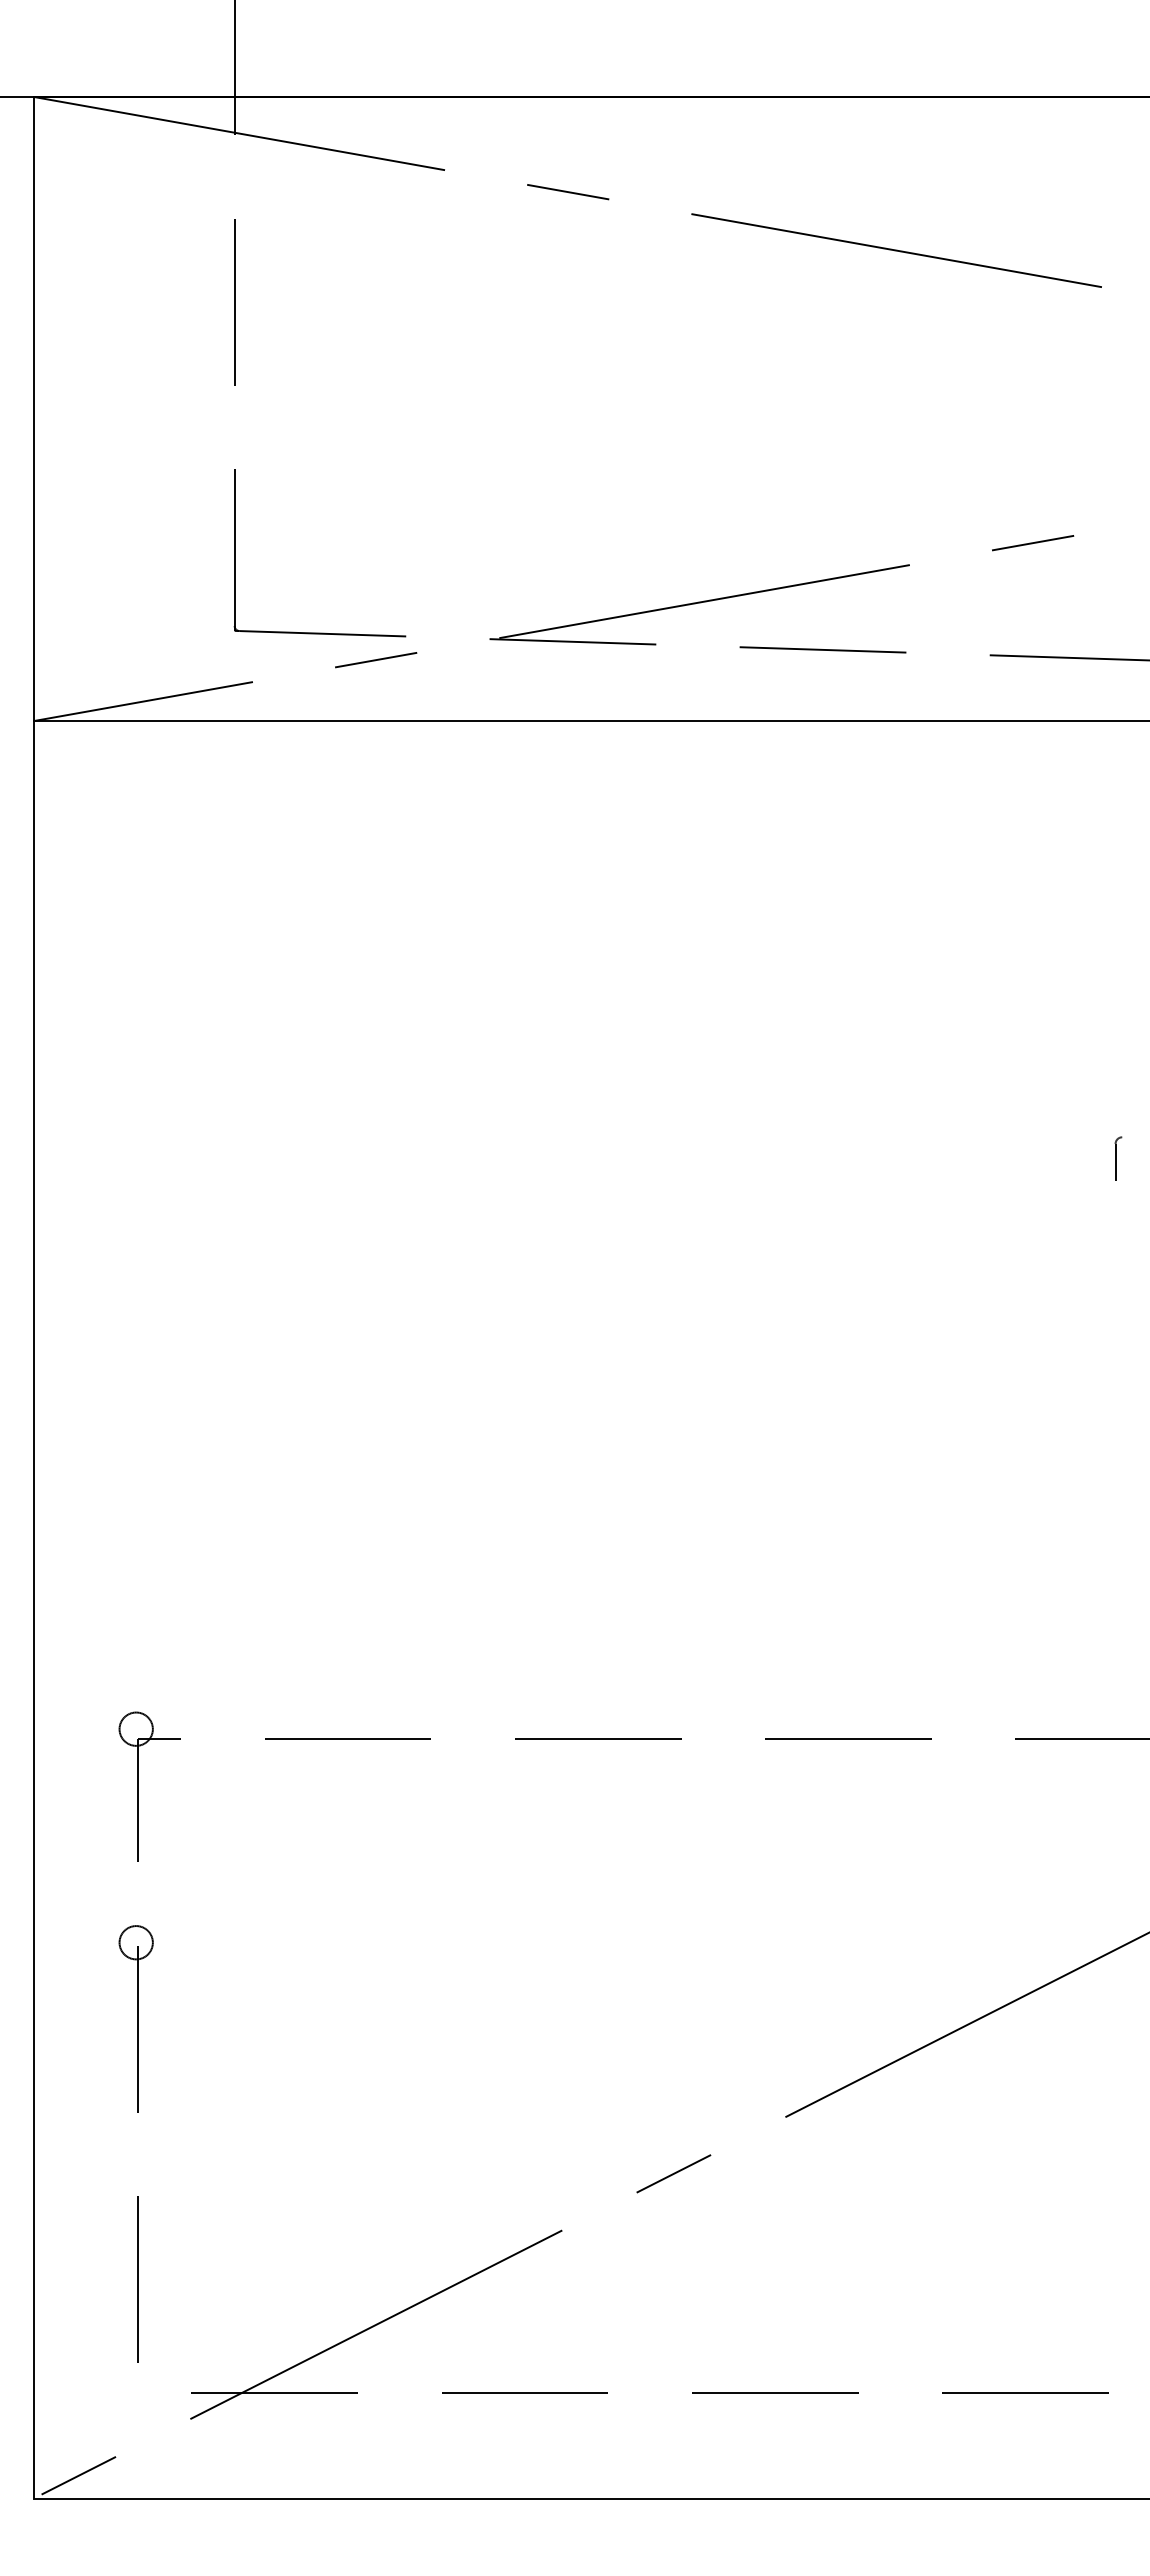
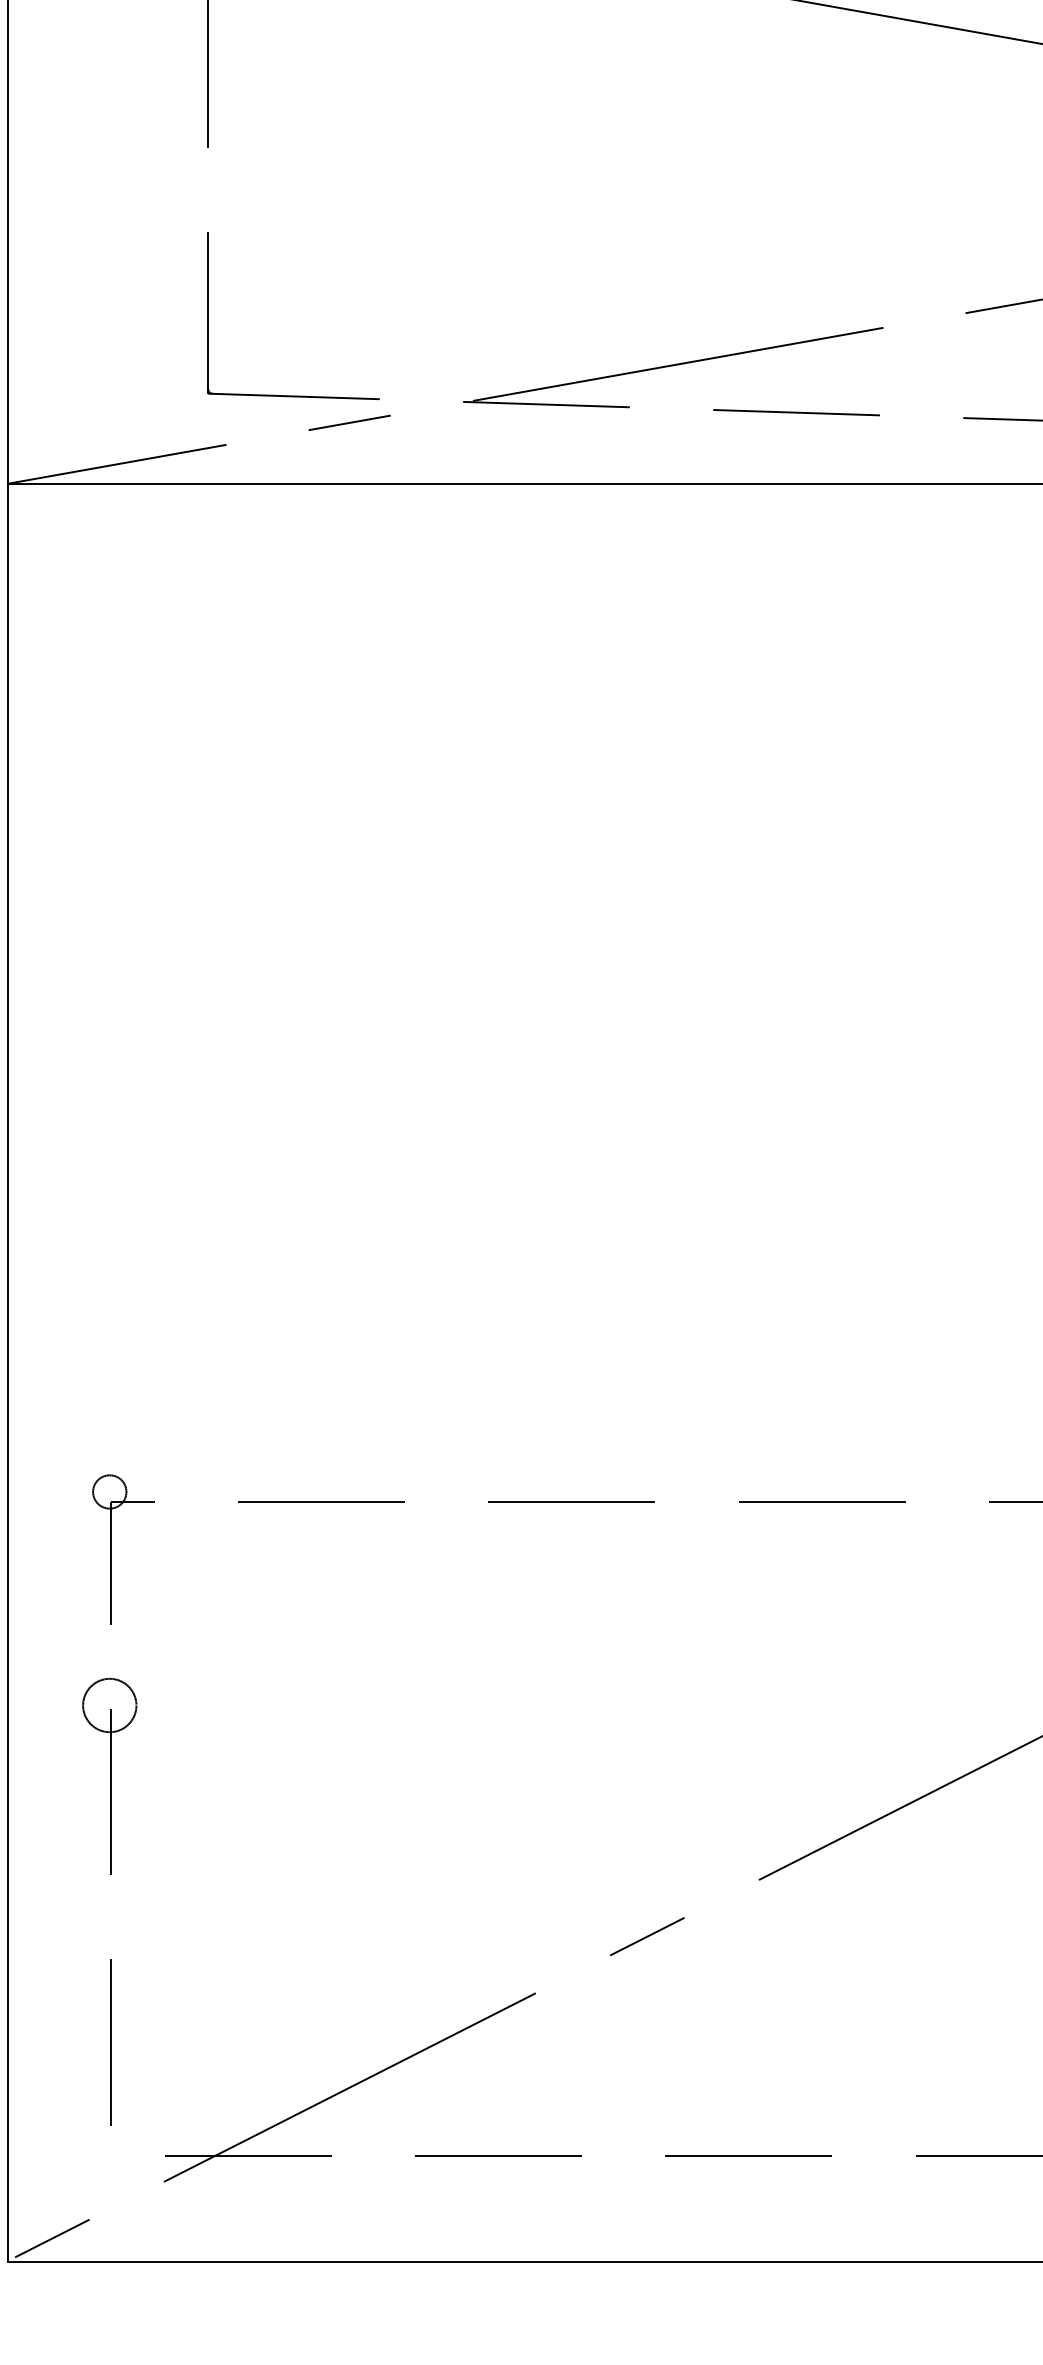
circle: (135, 1942) -> (109, 1705), size x1.6

